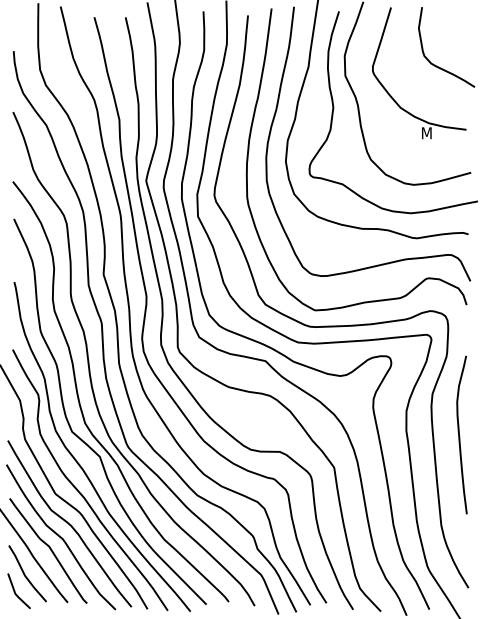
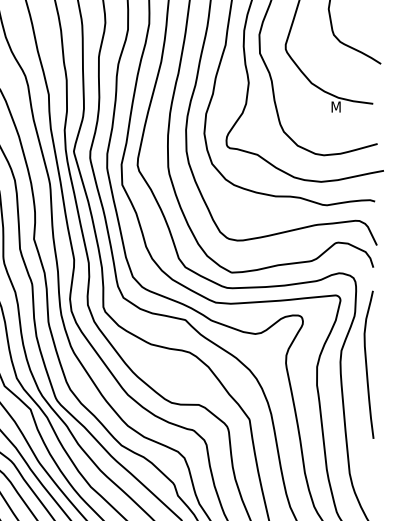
curve: (459, 434) -> (366, 364), moved

